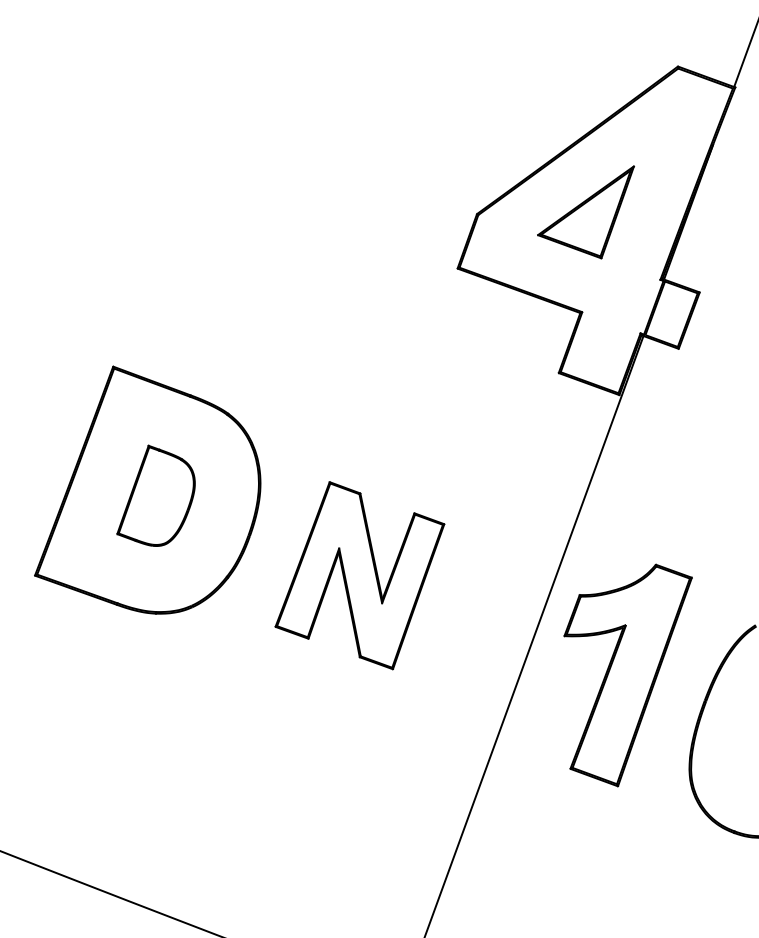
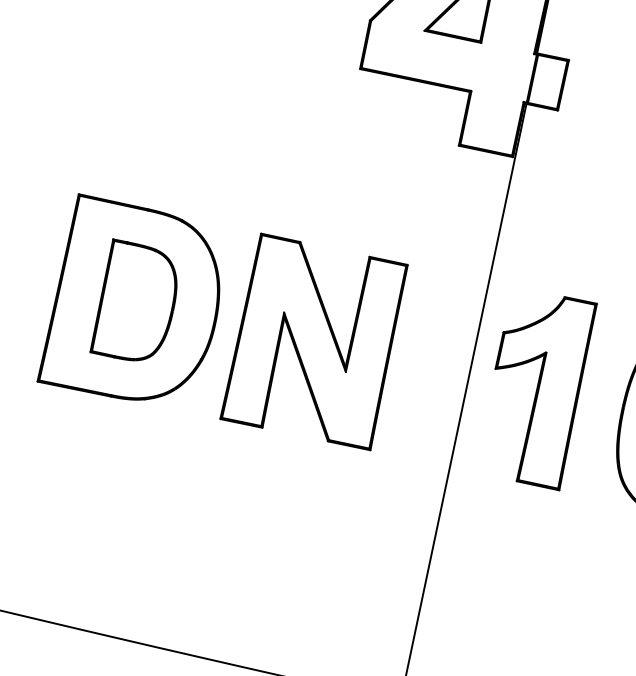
part: (155, 495) -> (130, 298), size x1.43
part: (359, 575) -> (313, 342), size x1.43

